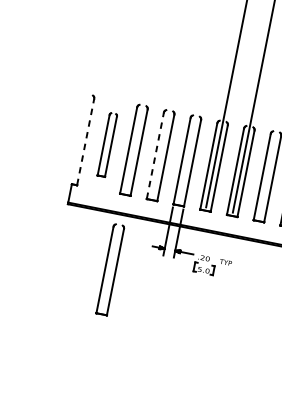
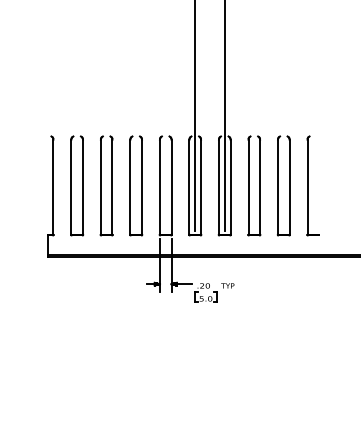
line: (85, 142) -> (53, 187), dashed -> solid
part: (107, 144) -> (77, 185), size x1.43
line: (155, 155) -> (130, 187), dashed -> solid
part: (110, 269) -> (106, 317), removed

